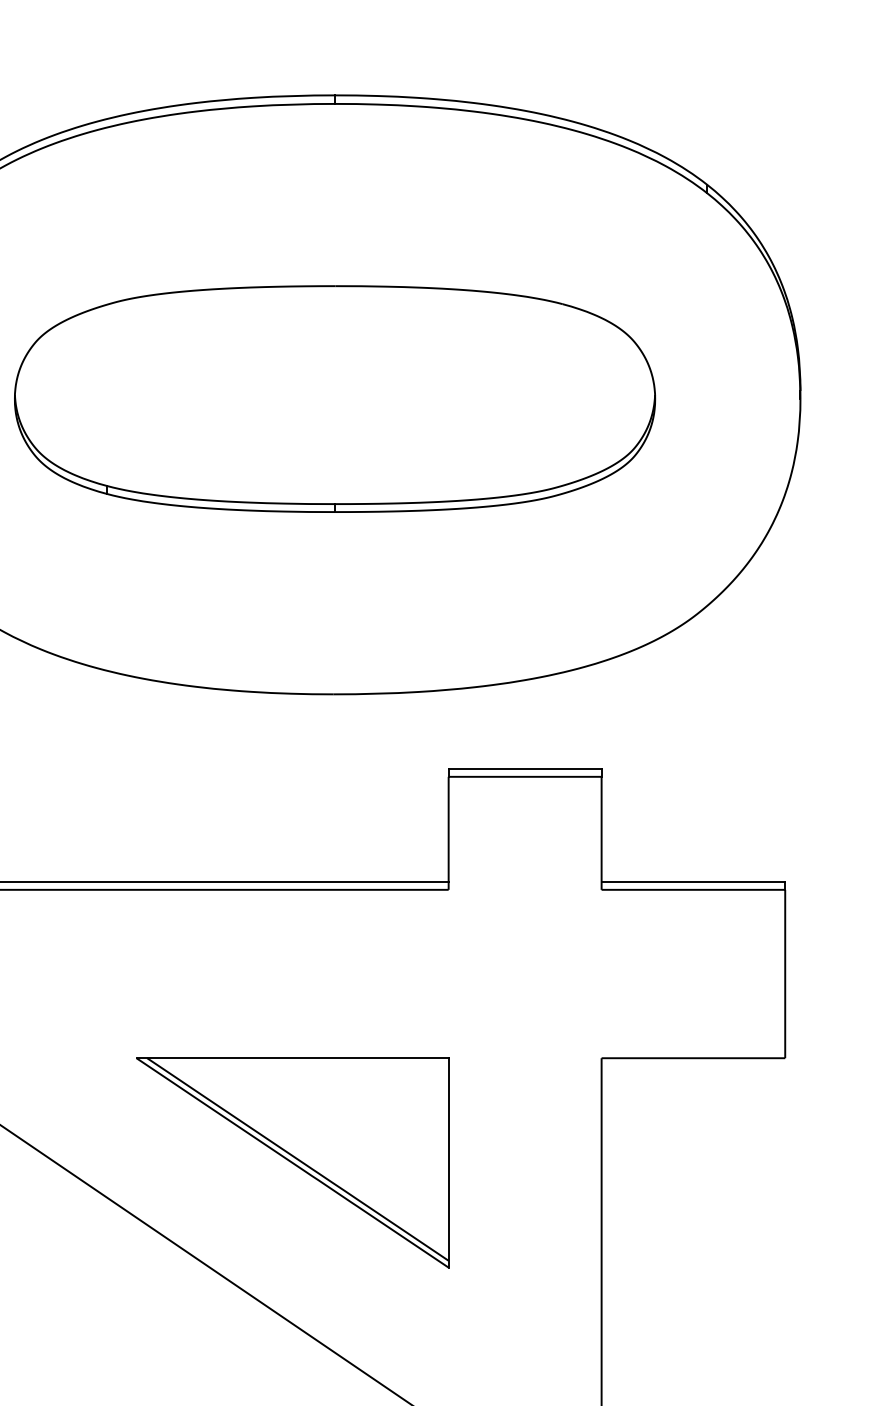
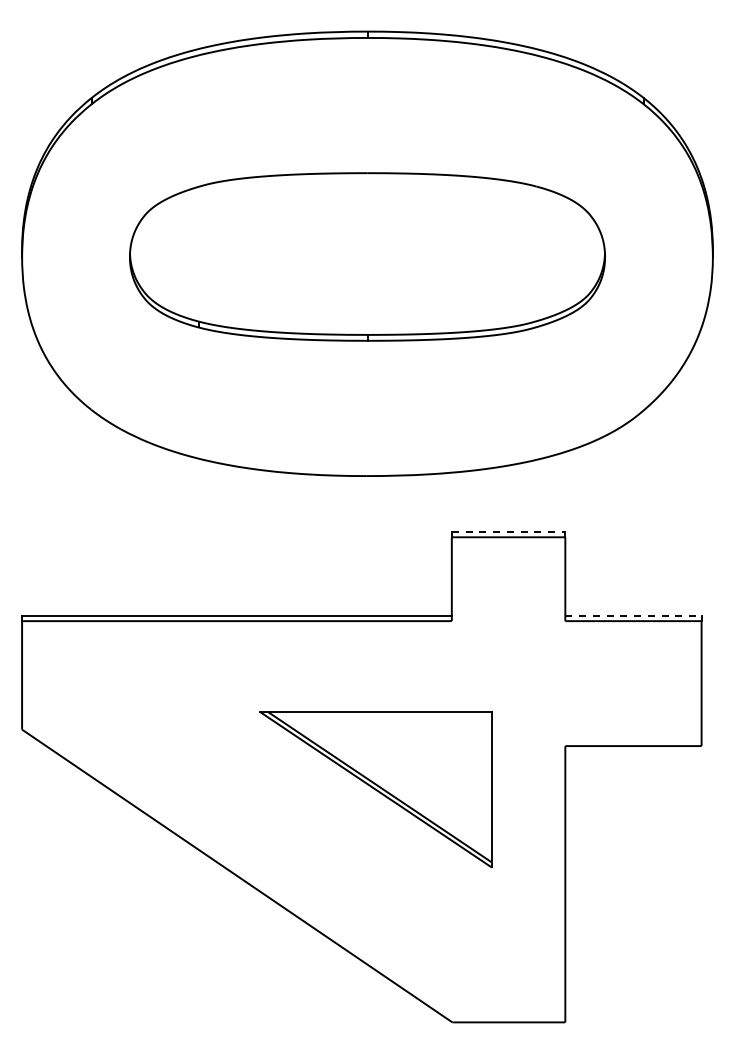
line: (525, 769) -> (508, 531), solid -> dashed
line: (693, 882) -> (633, 615), solid -> dashed
part: (291, 1162) -> (375, 789), moved

